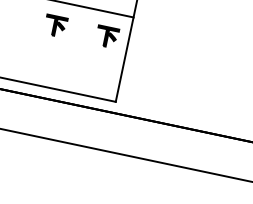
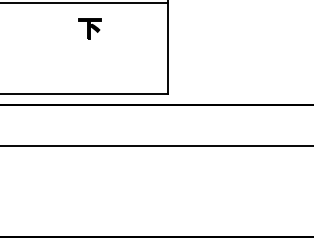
part: (106, 36) -> (144, 28), removed

